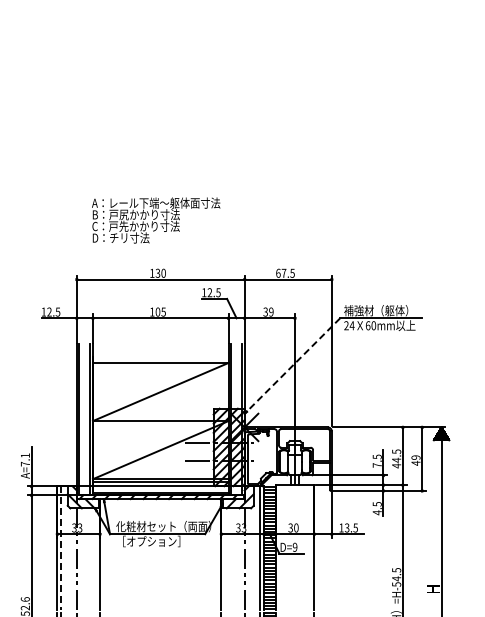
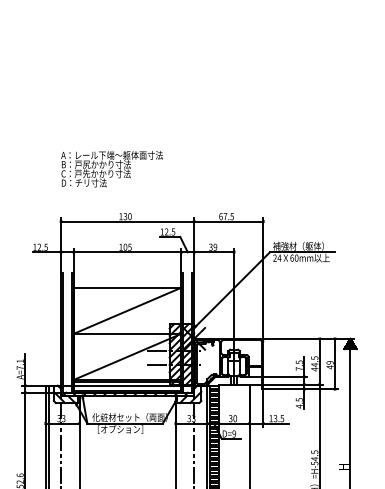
text: (156, 220) -> (112, 169), moved
line: (292, 366) -> (232, 290), dashed -> solid
line: (61, 548) -> (48, 434), dashed -> solid

